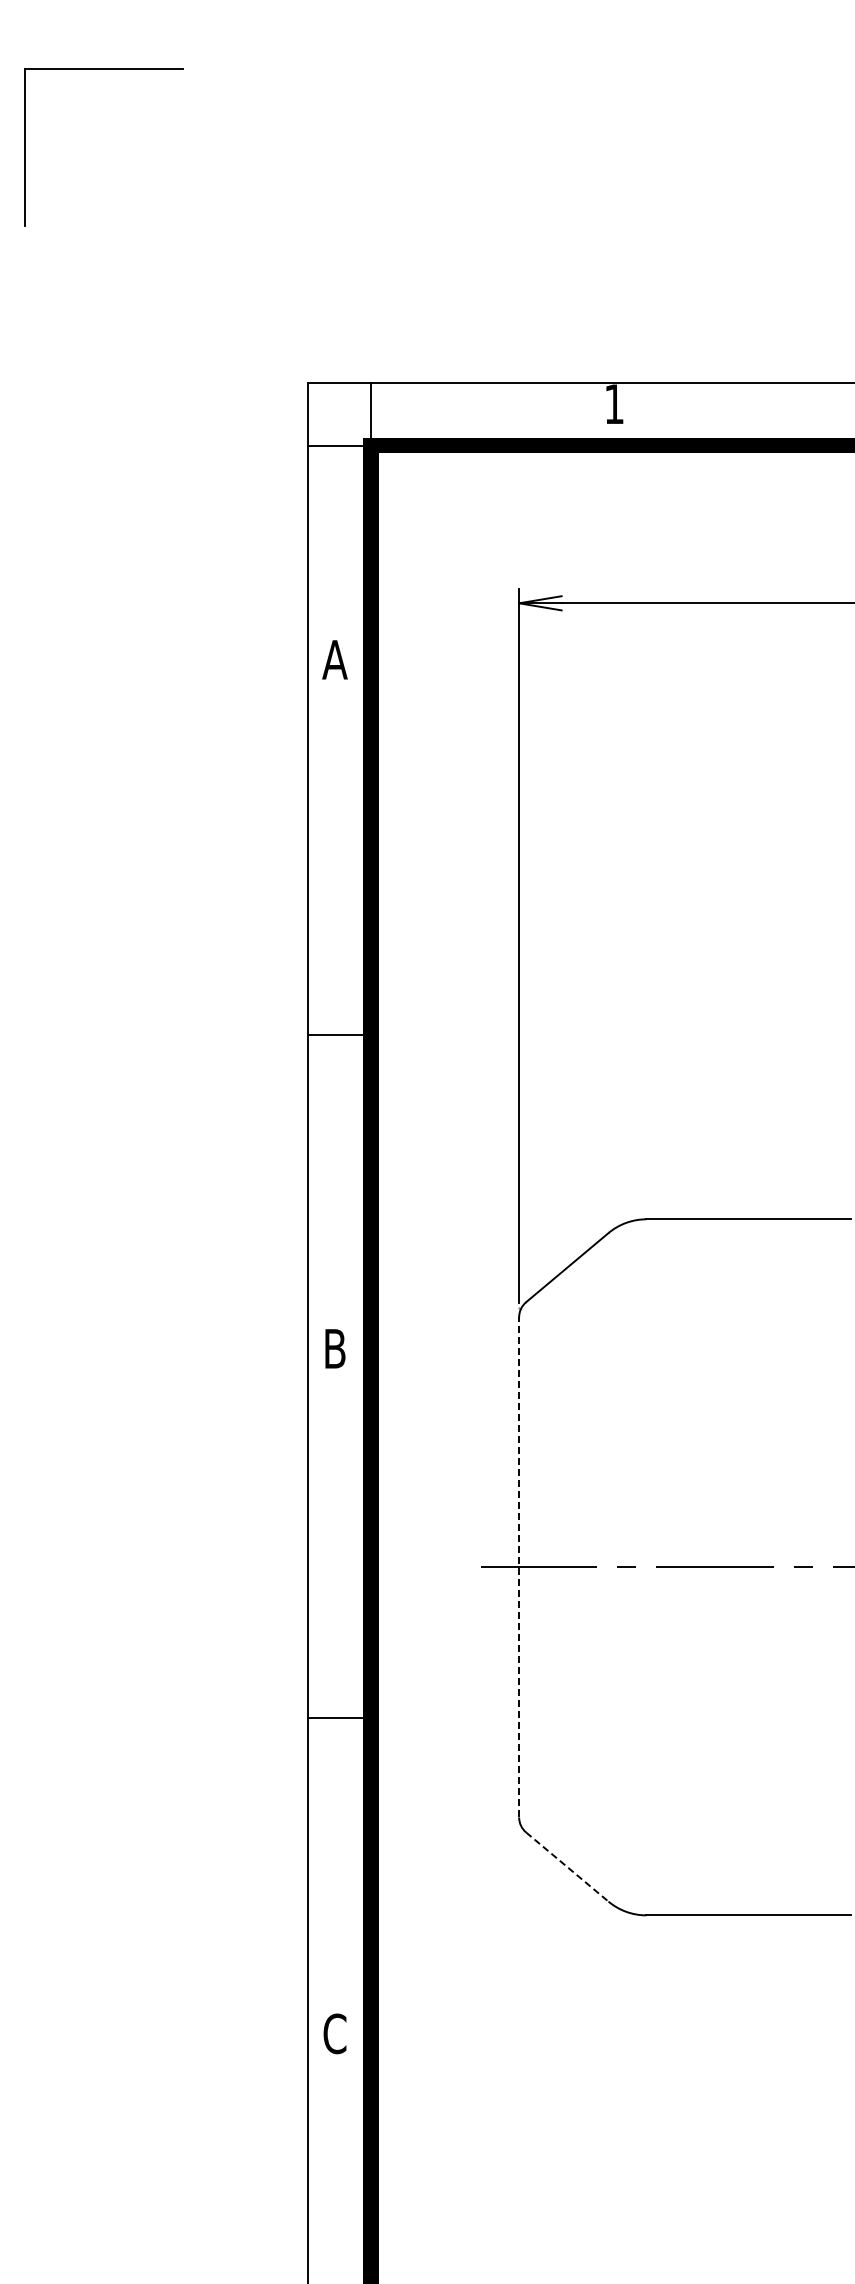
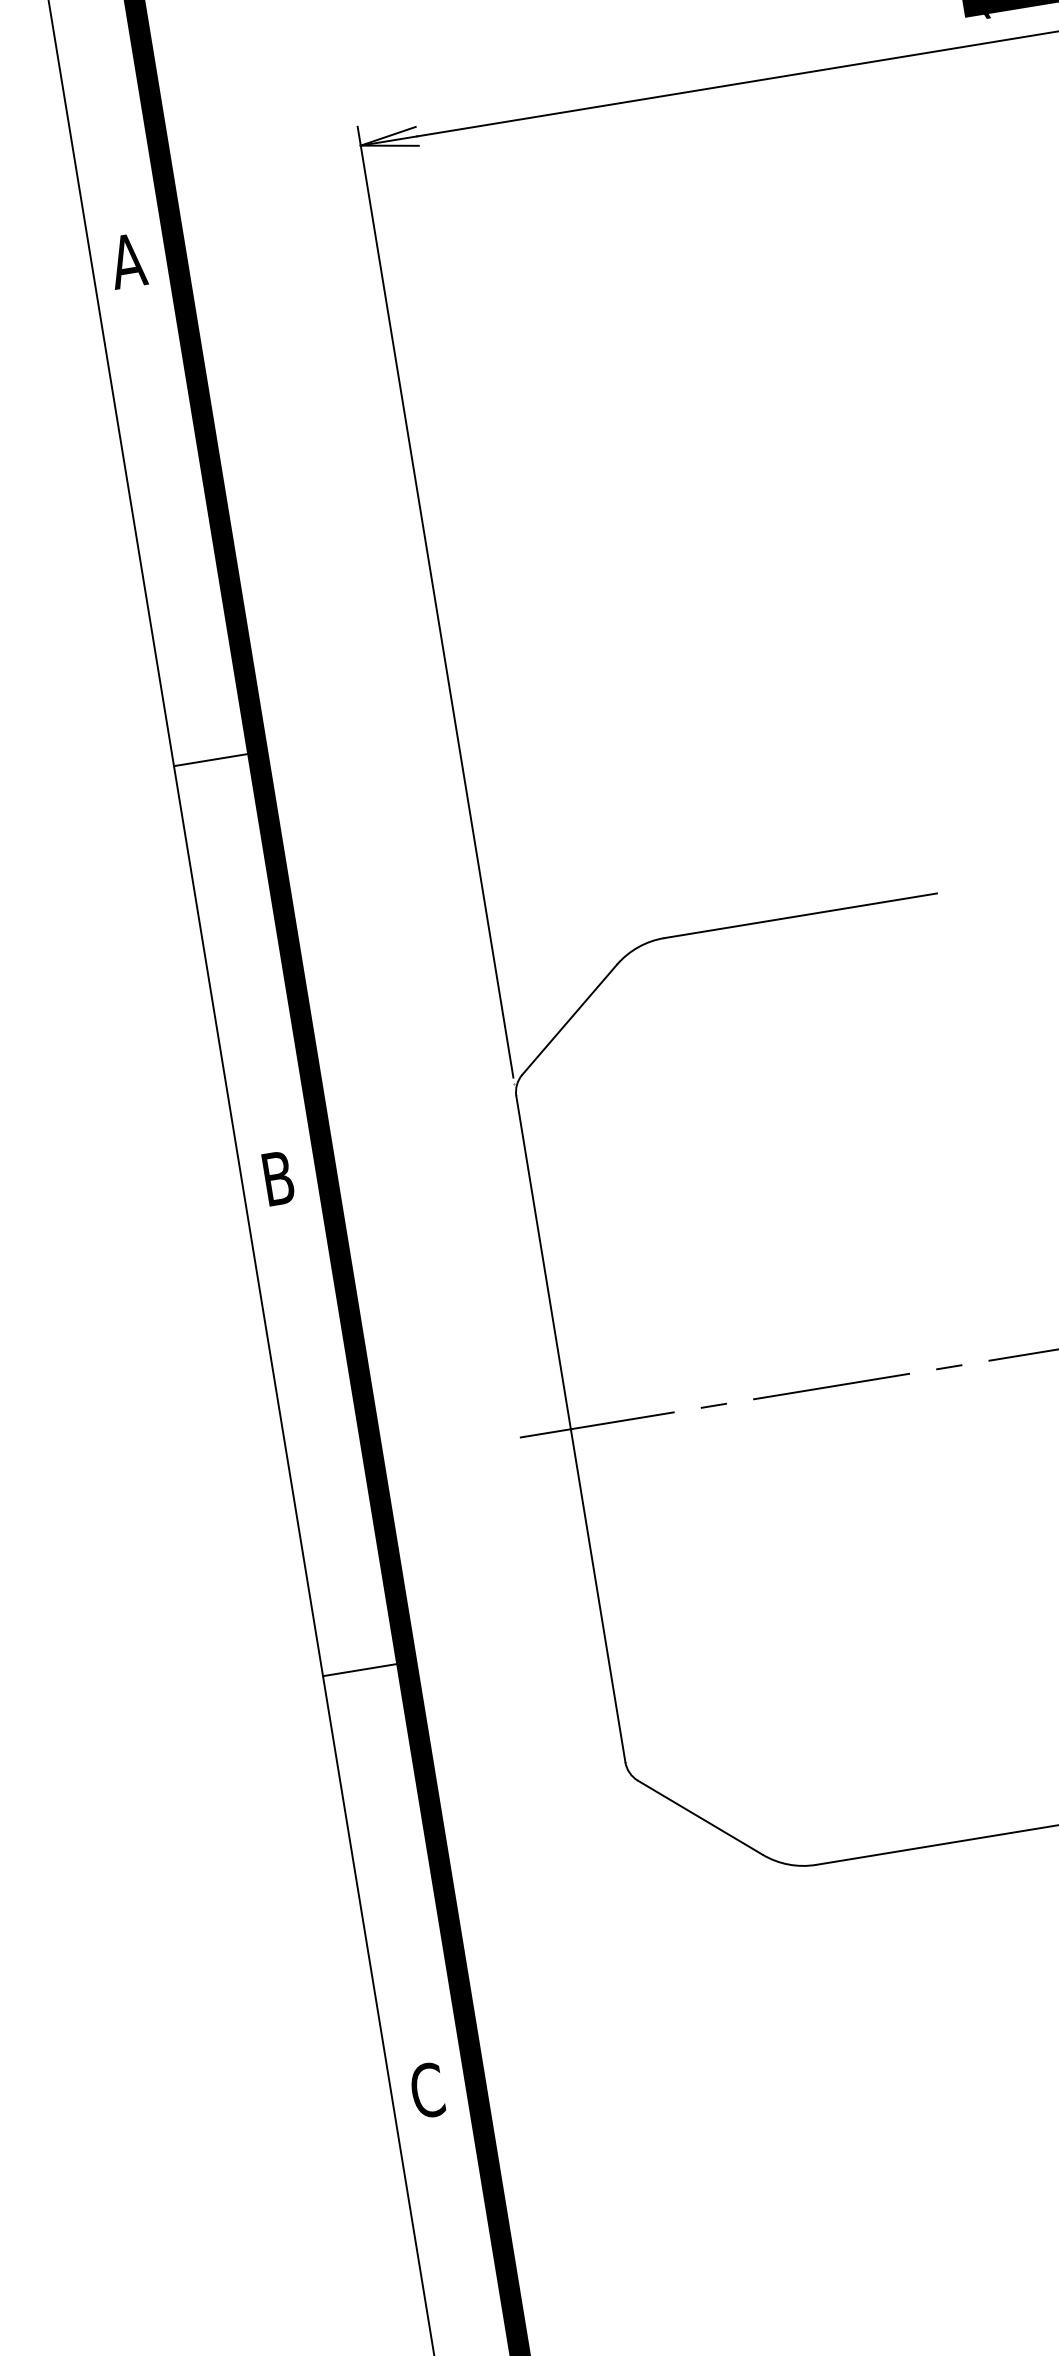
line: (519, 1566) -> (571, 1428), dashed -> solid
line: (567, 1867) -> (700, 1818), dashed -> solid

